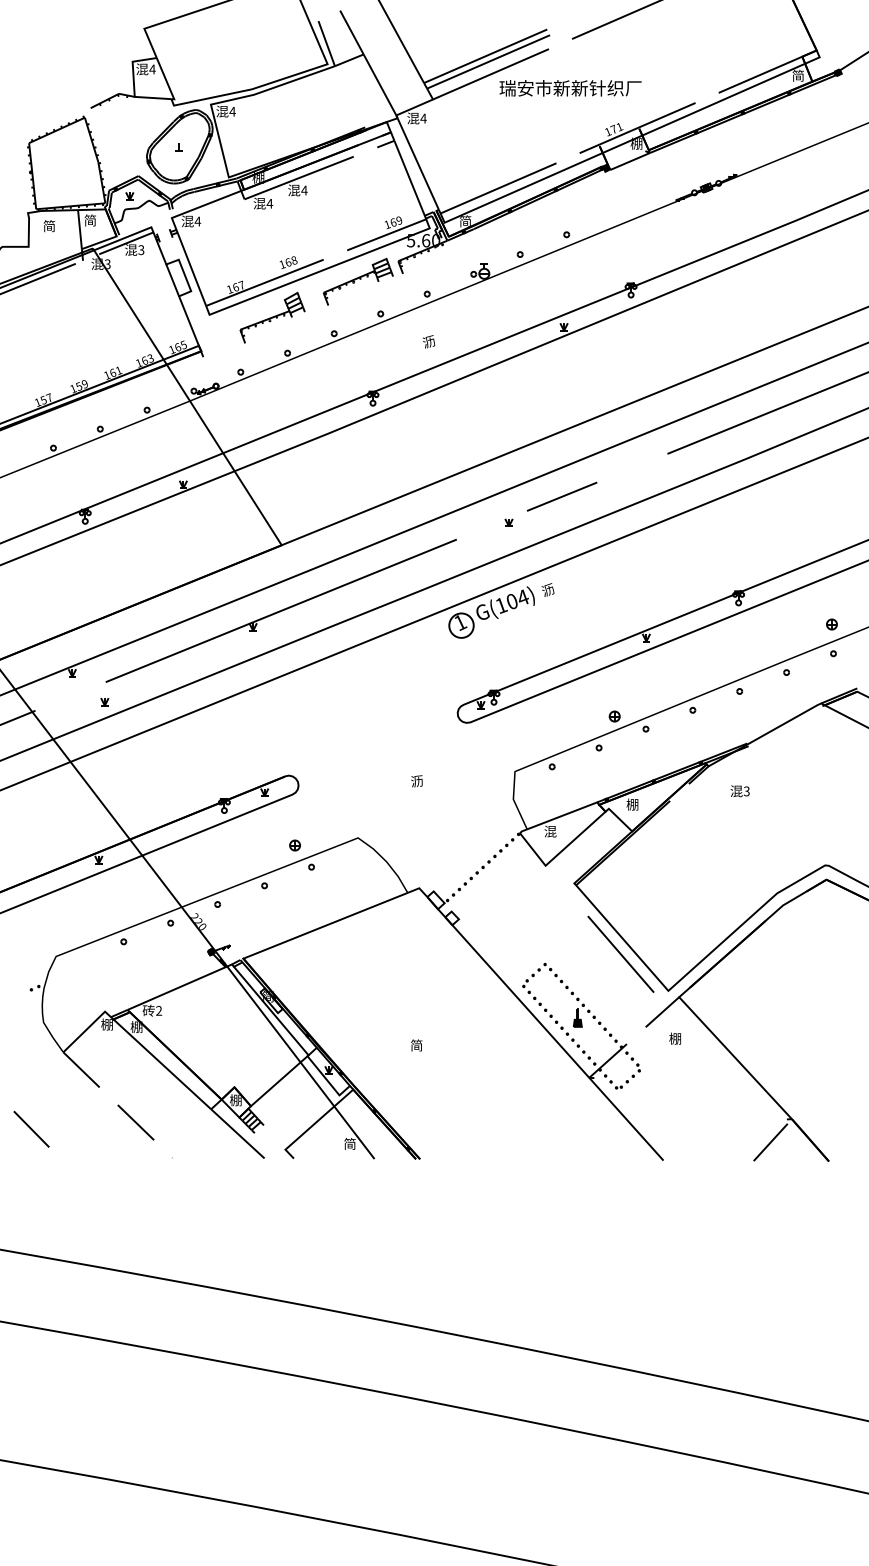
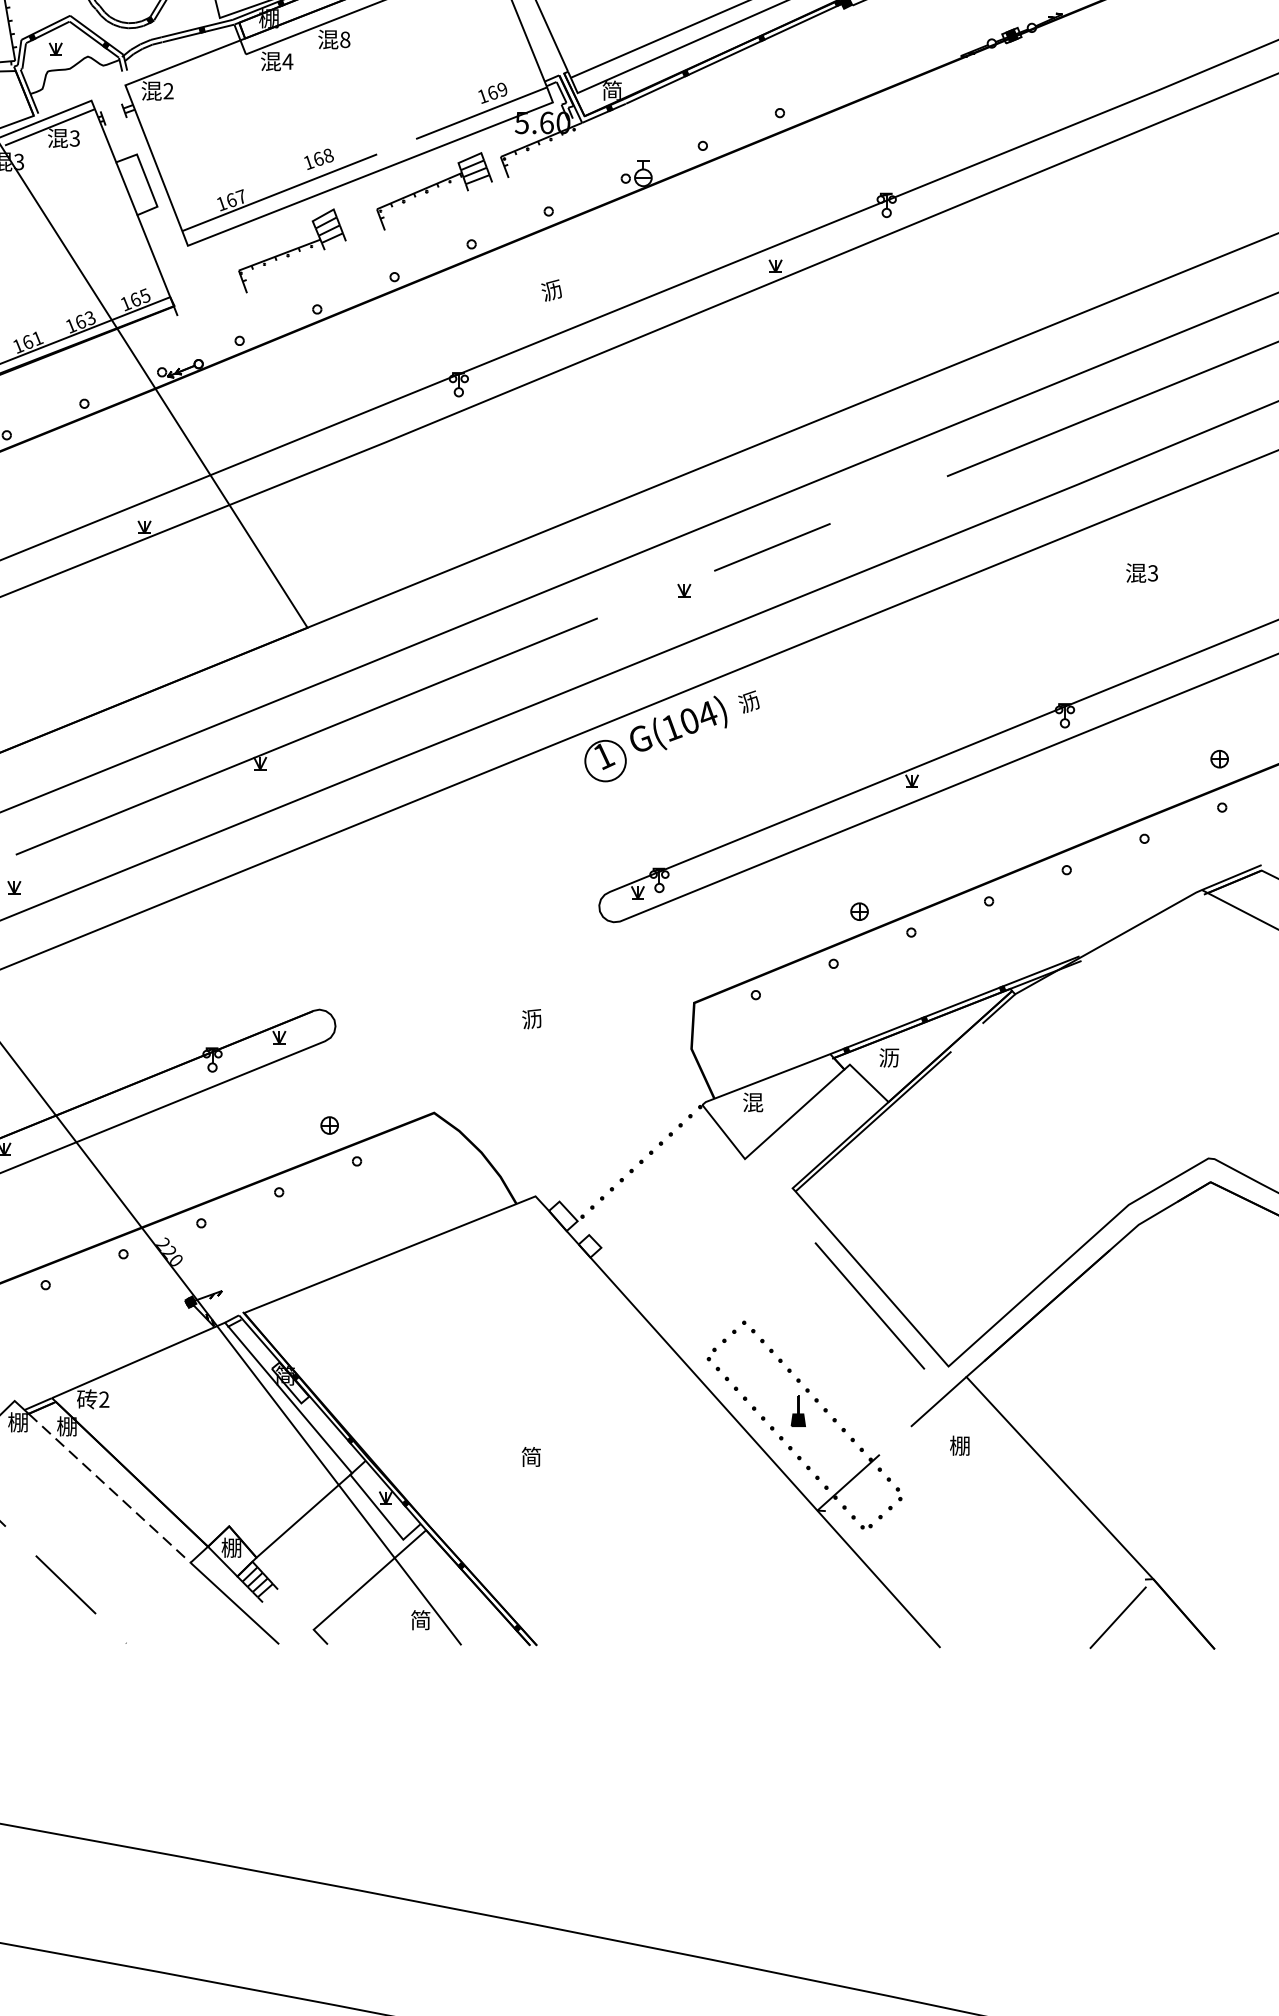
text: (304, 190) -> (345, 39), 4 -> 8
text: (197, 221) -> (167, 91), 4 -> 2
text: (739, 791) -> (1141, 573), moved
text: (632, 804) -> (889, 1057), 棚 -> 沥
line: (162, 1064) -> (109, 1488), solid -> dashed

